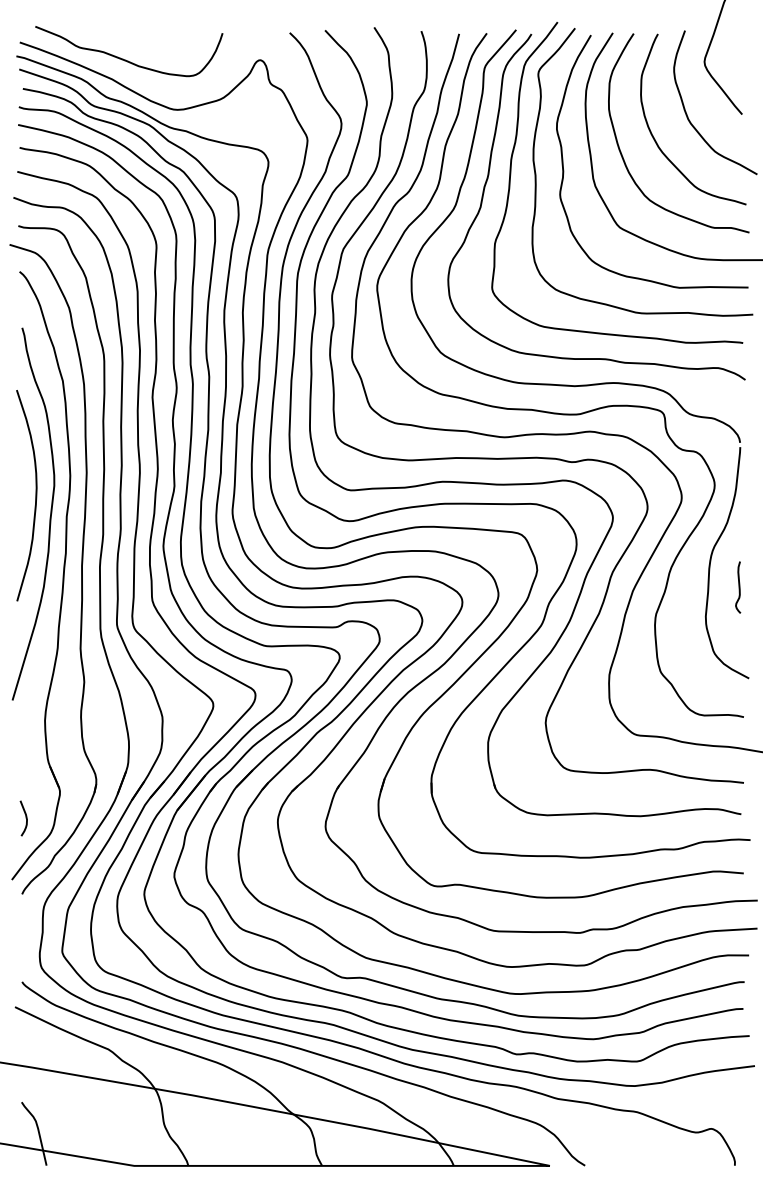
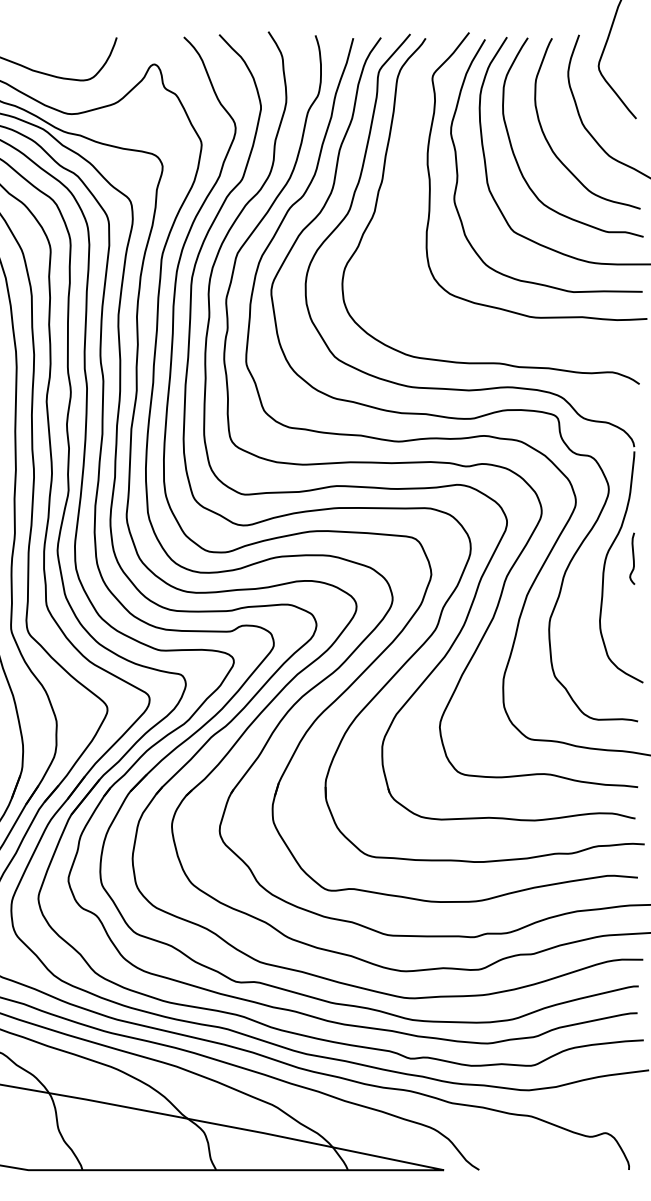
curve: (511, 175) -> (405, 179), removed
curve: (738, 587) -> (632, 558), moved

